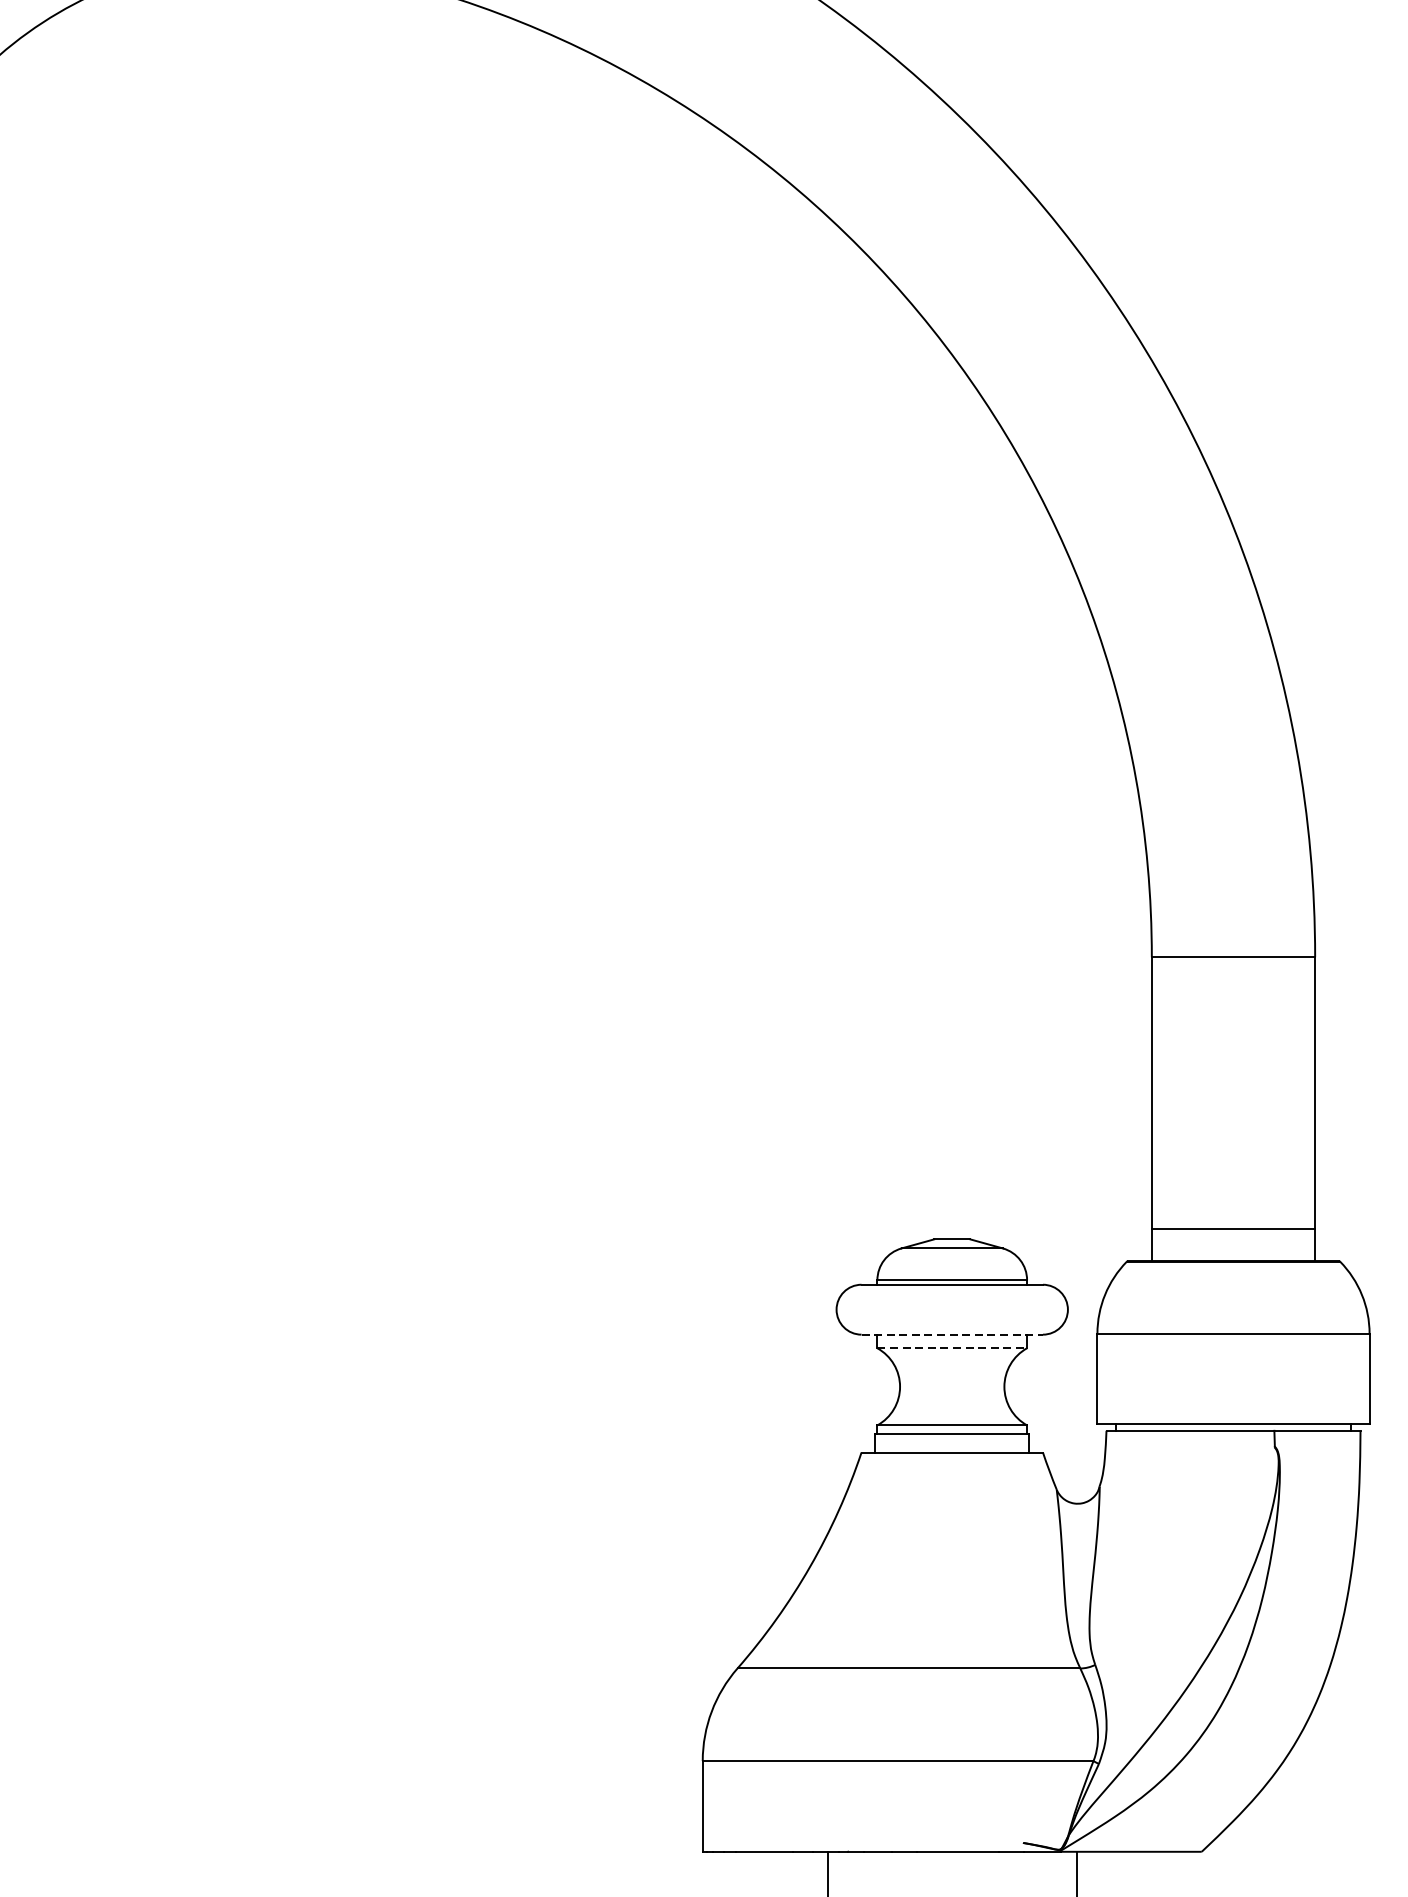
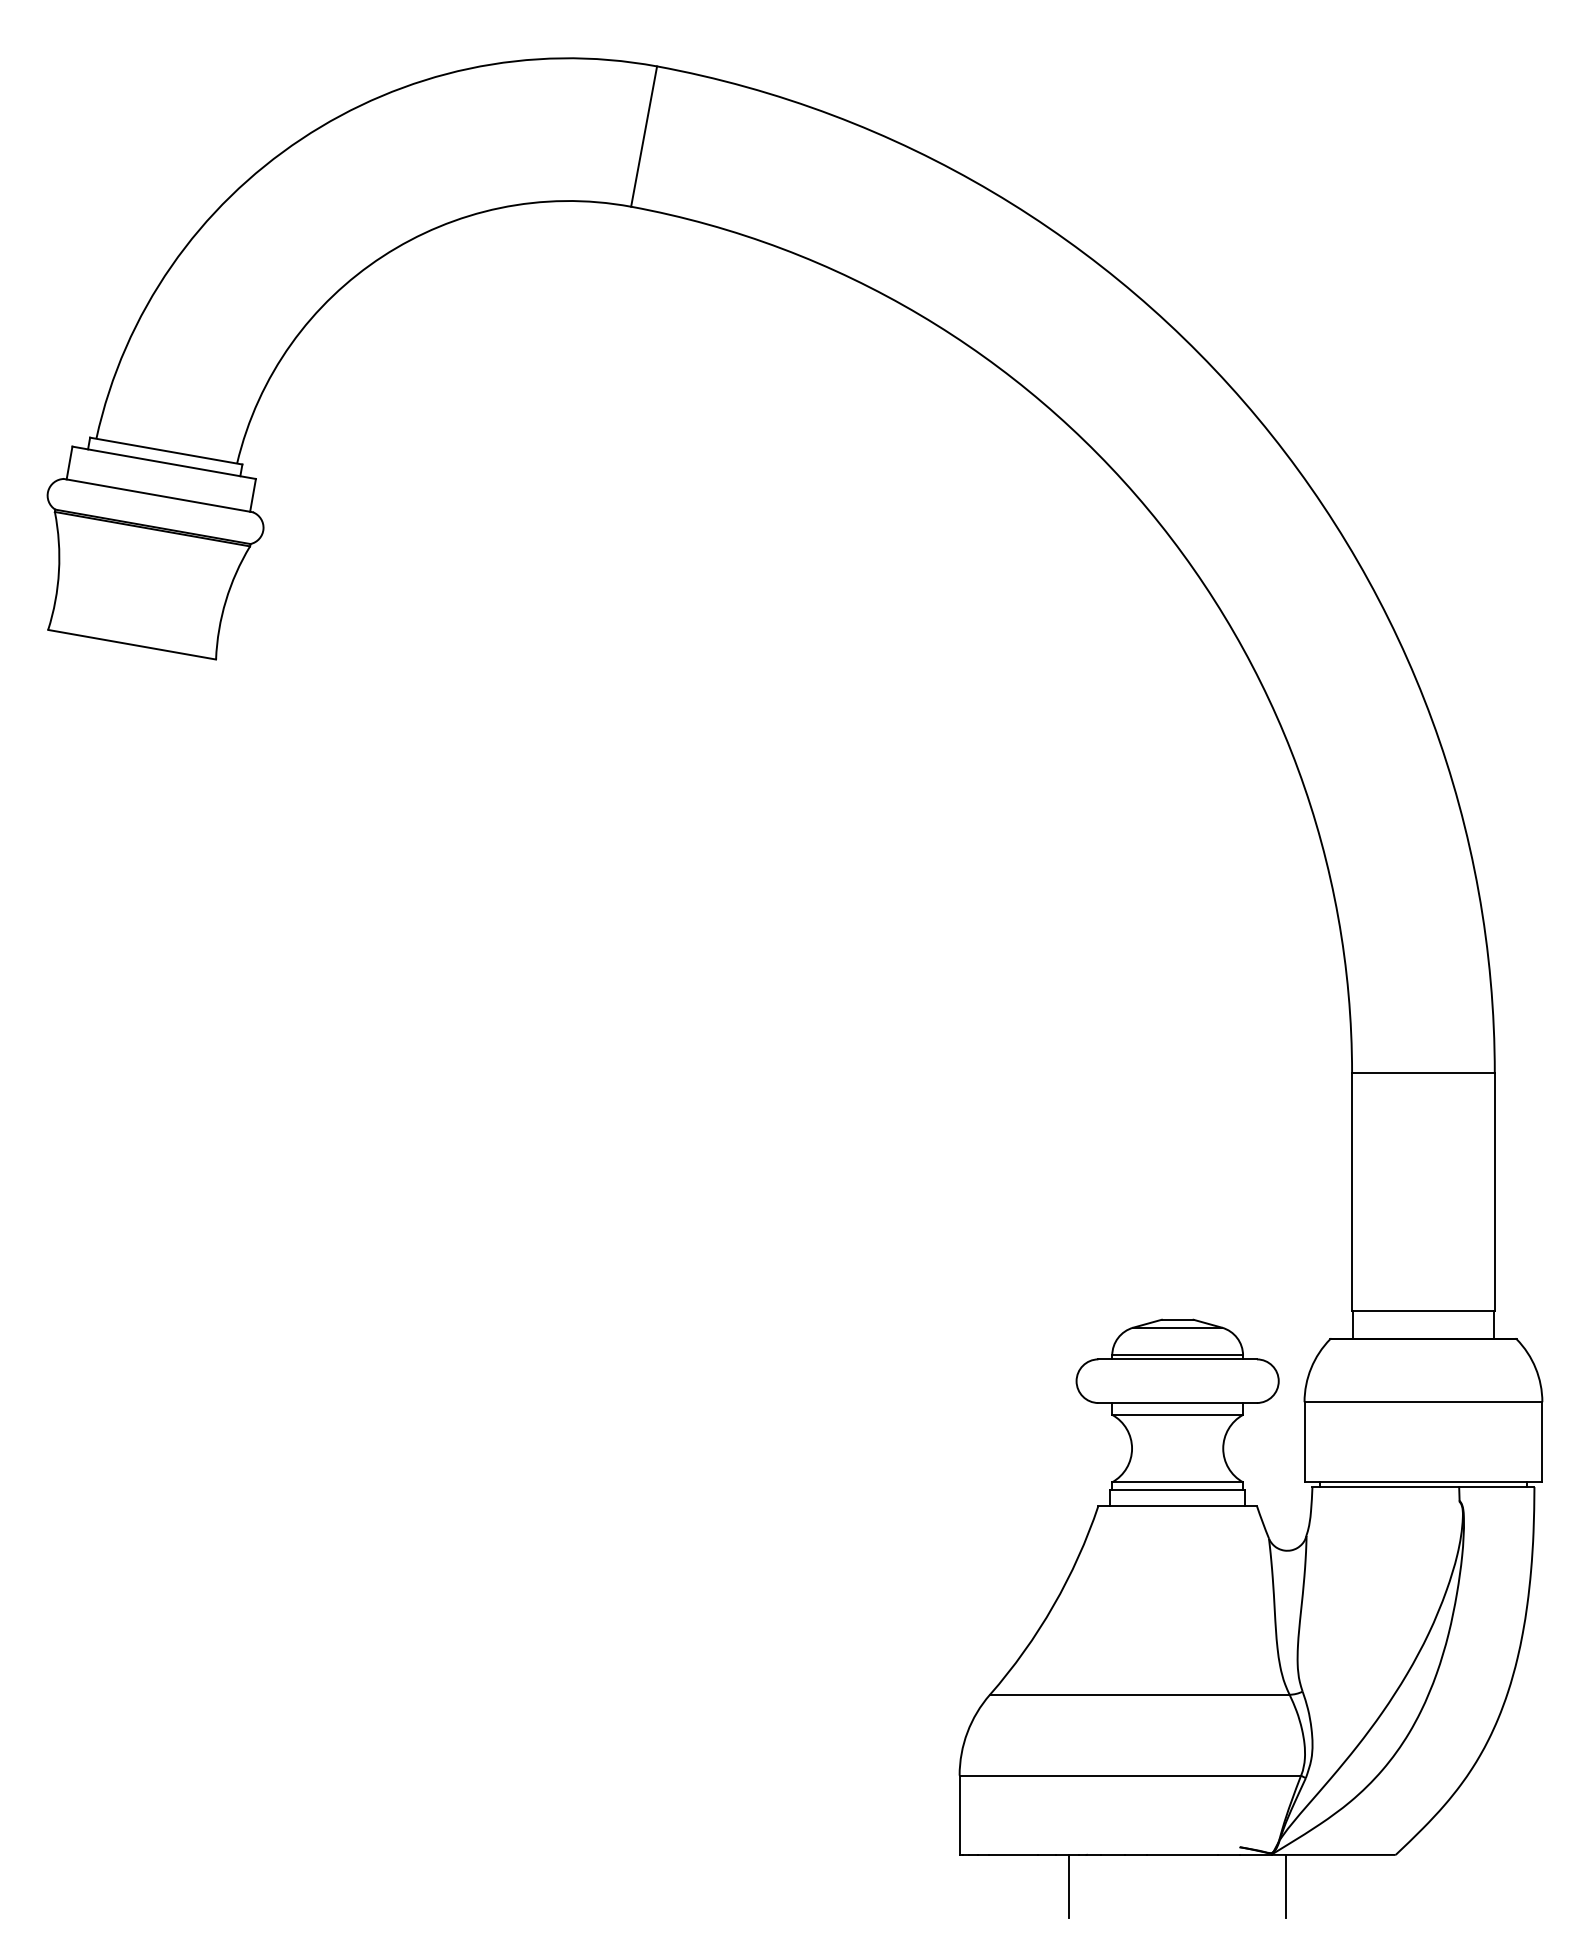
line: (953, 1335) -> (1178, 1403), dashed -> solid
line: (953, 1347) -> (1178, 1414), dashed -> solid

